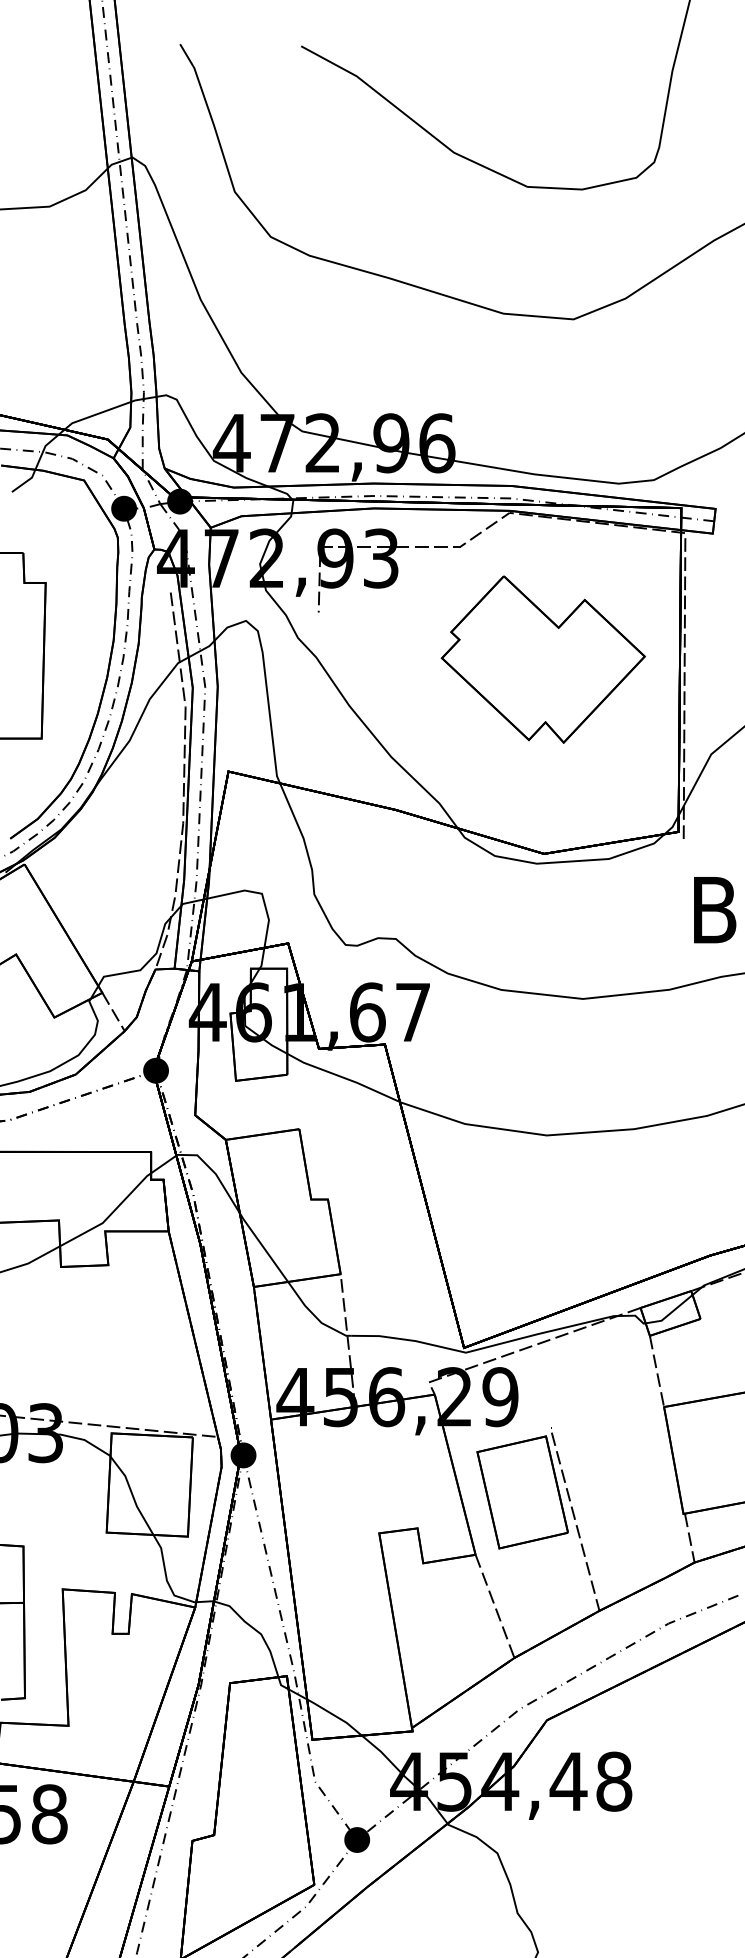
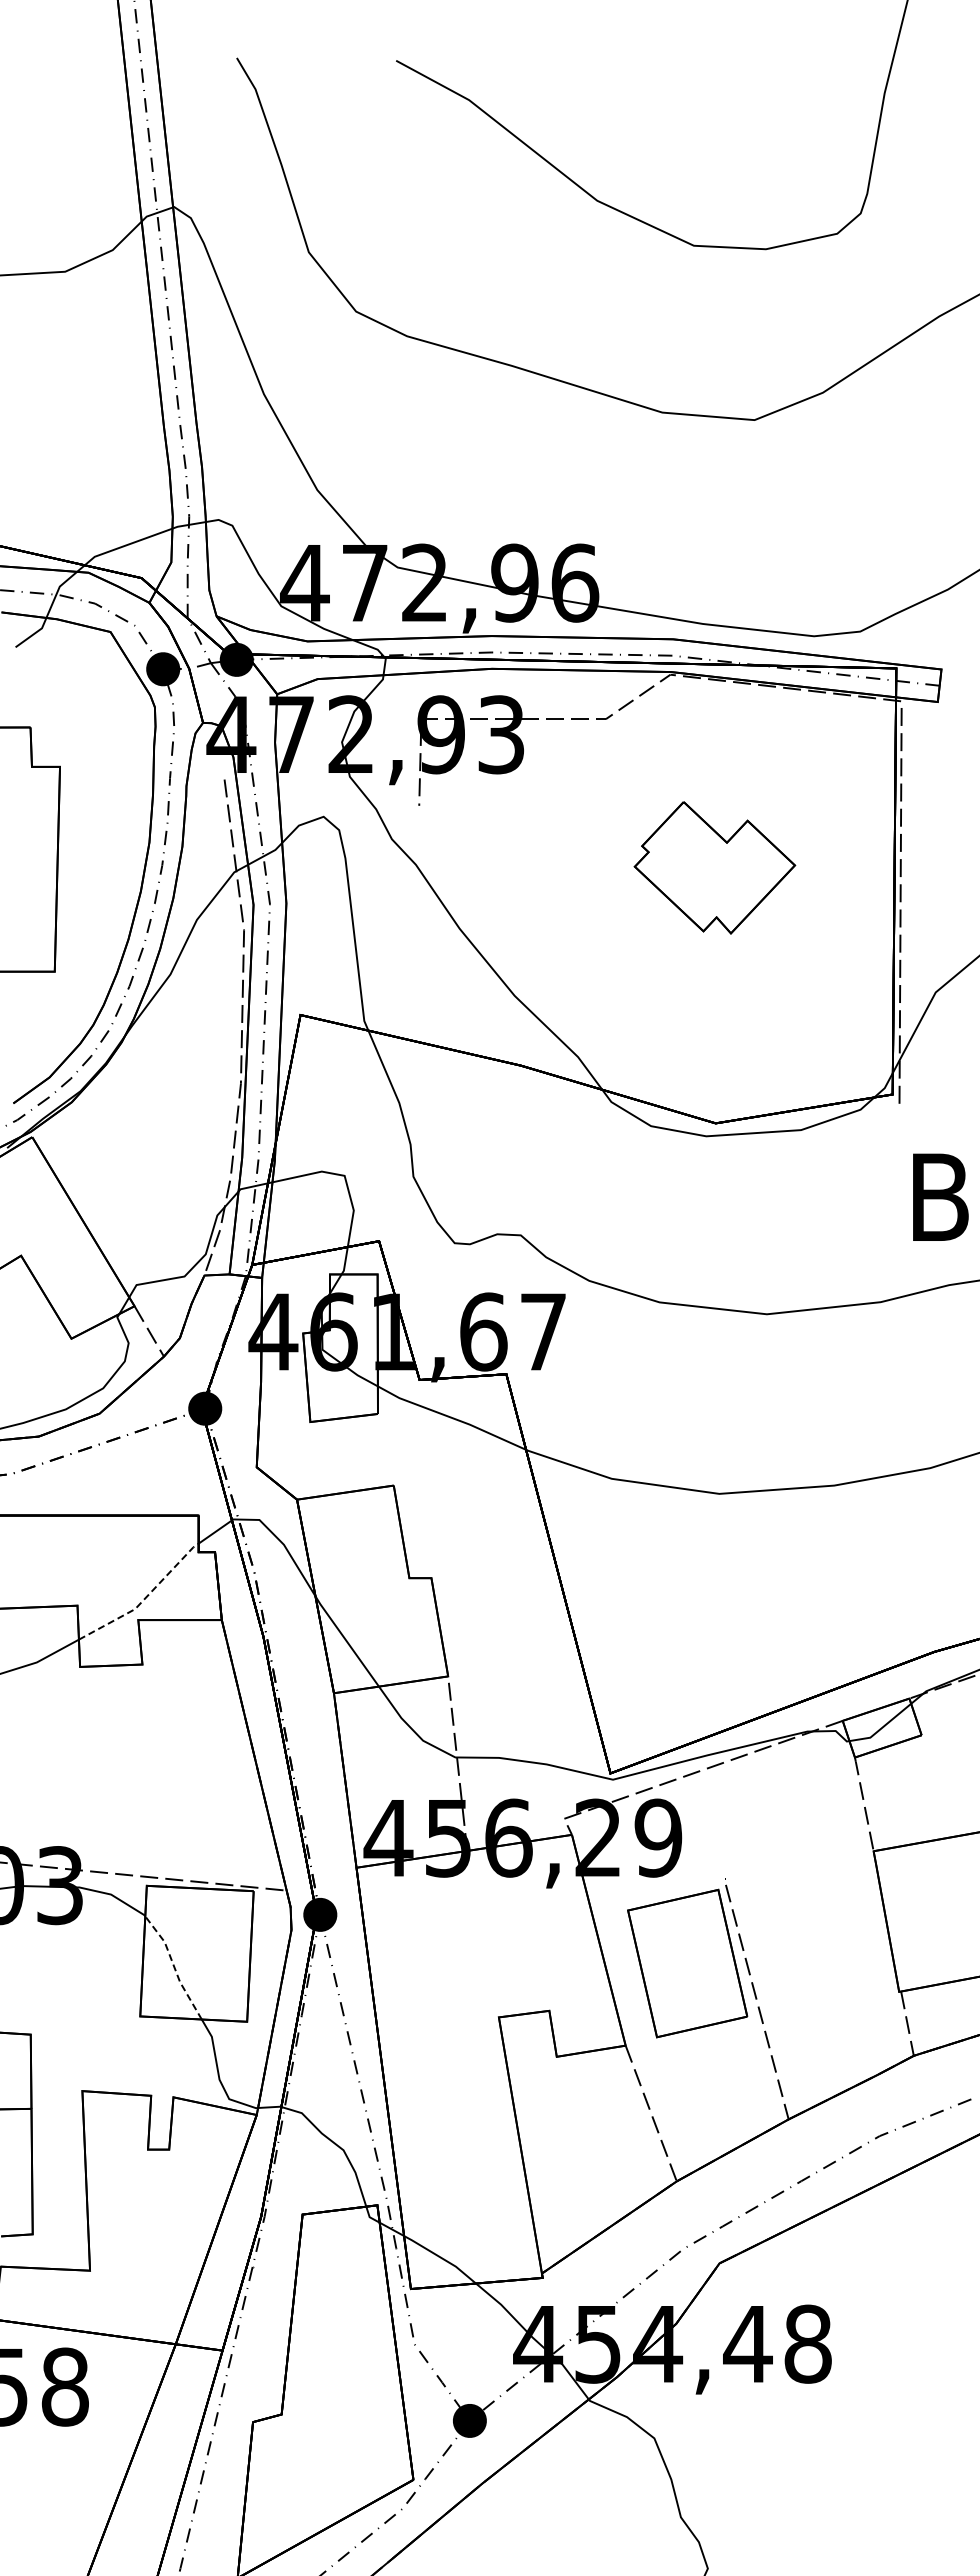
part: (543, 659) -> (714, 867), size x0.6
line: (109, 1215) -> (144, 1599), solid -> dashed
line: (132, 1494) -> (174, 1966), solid -> dashed

